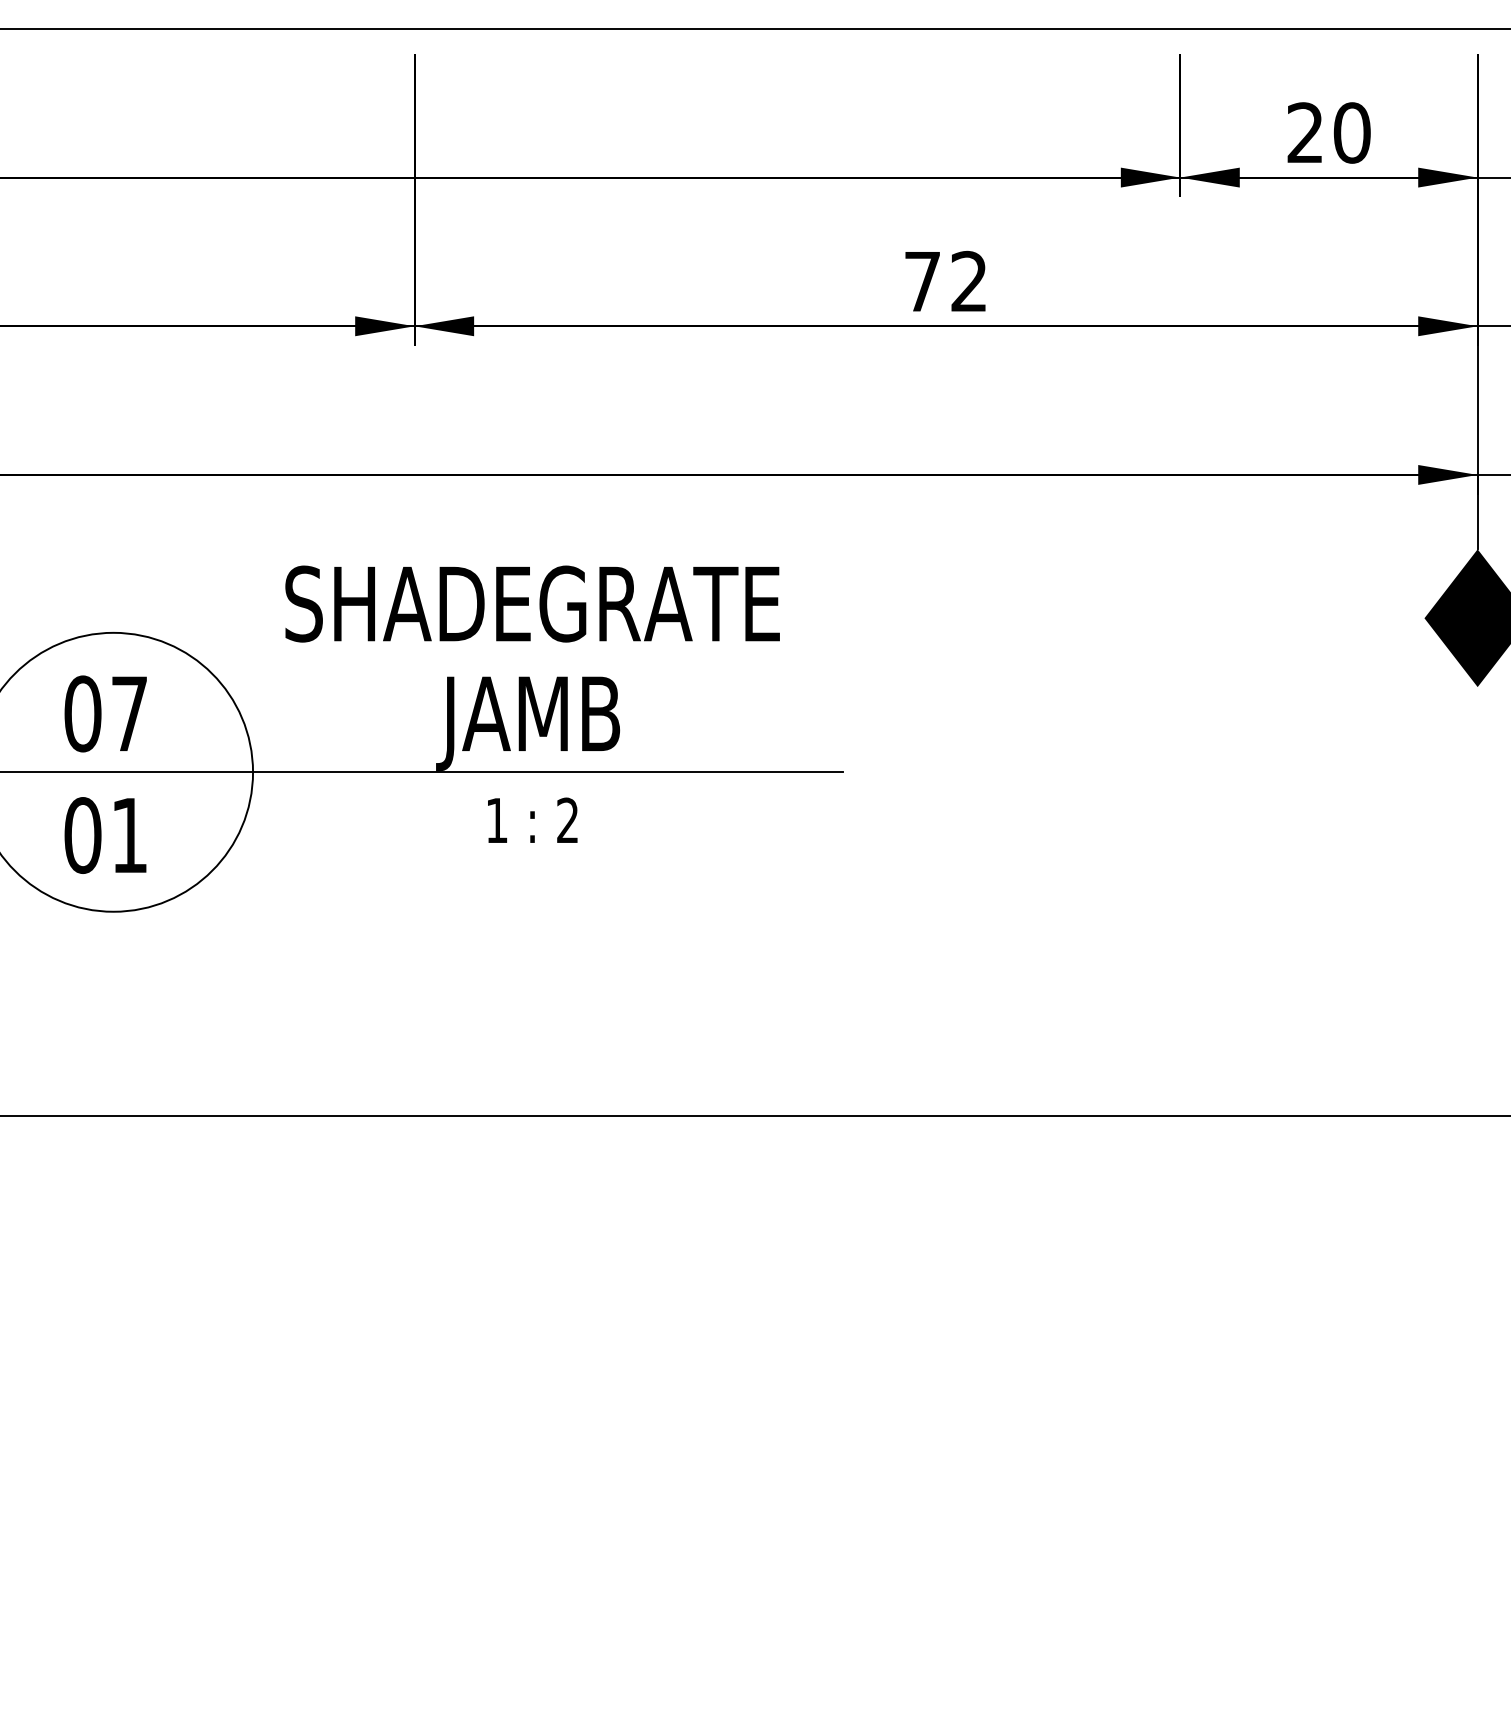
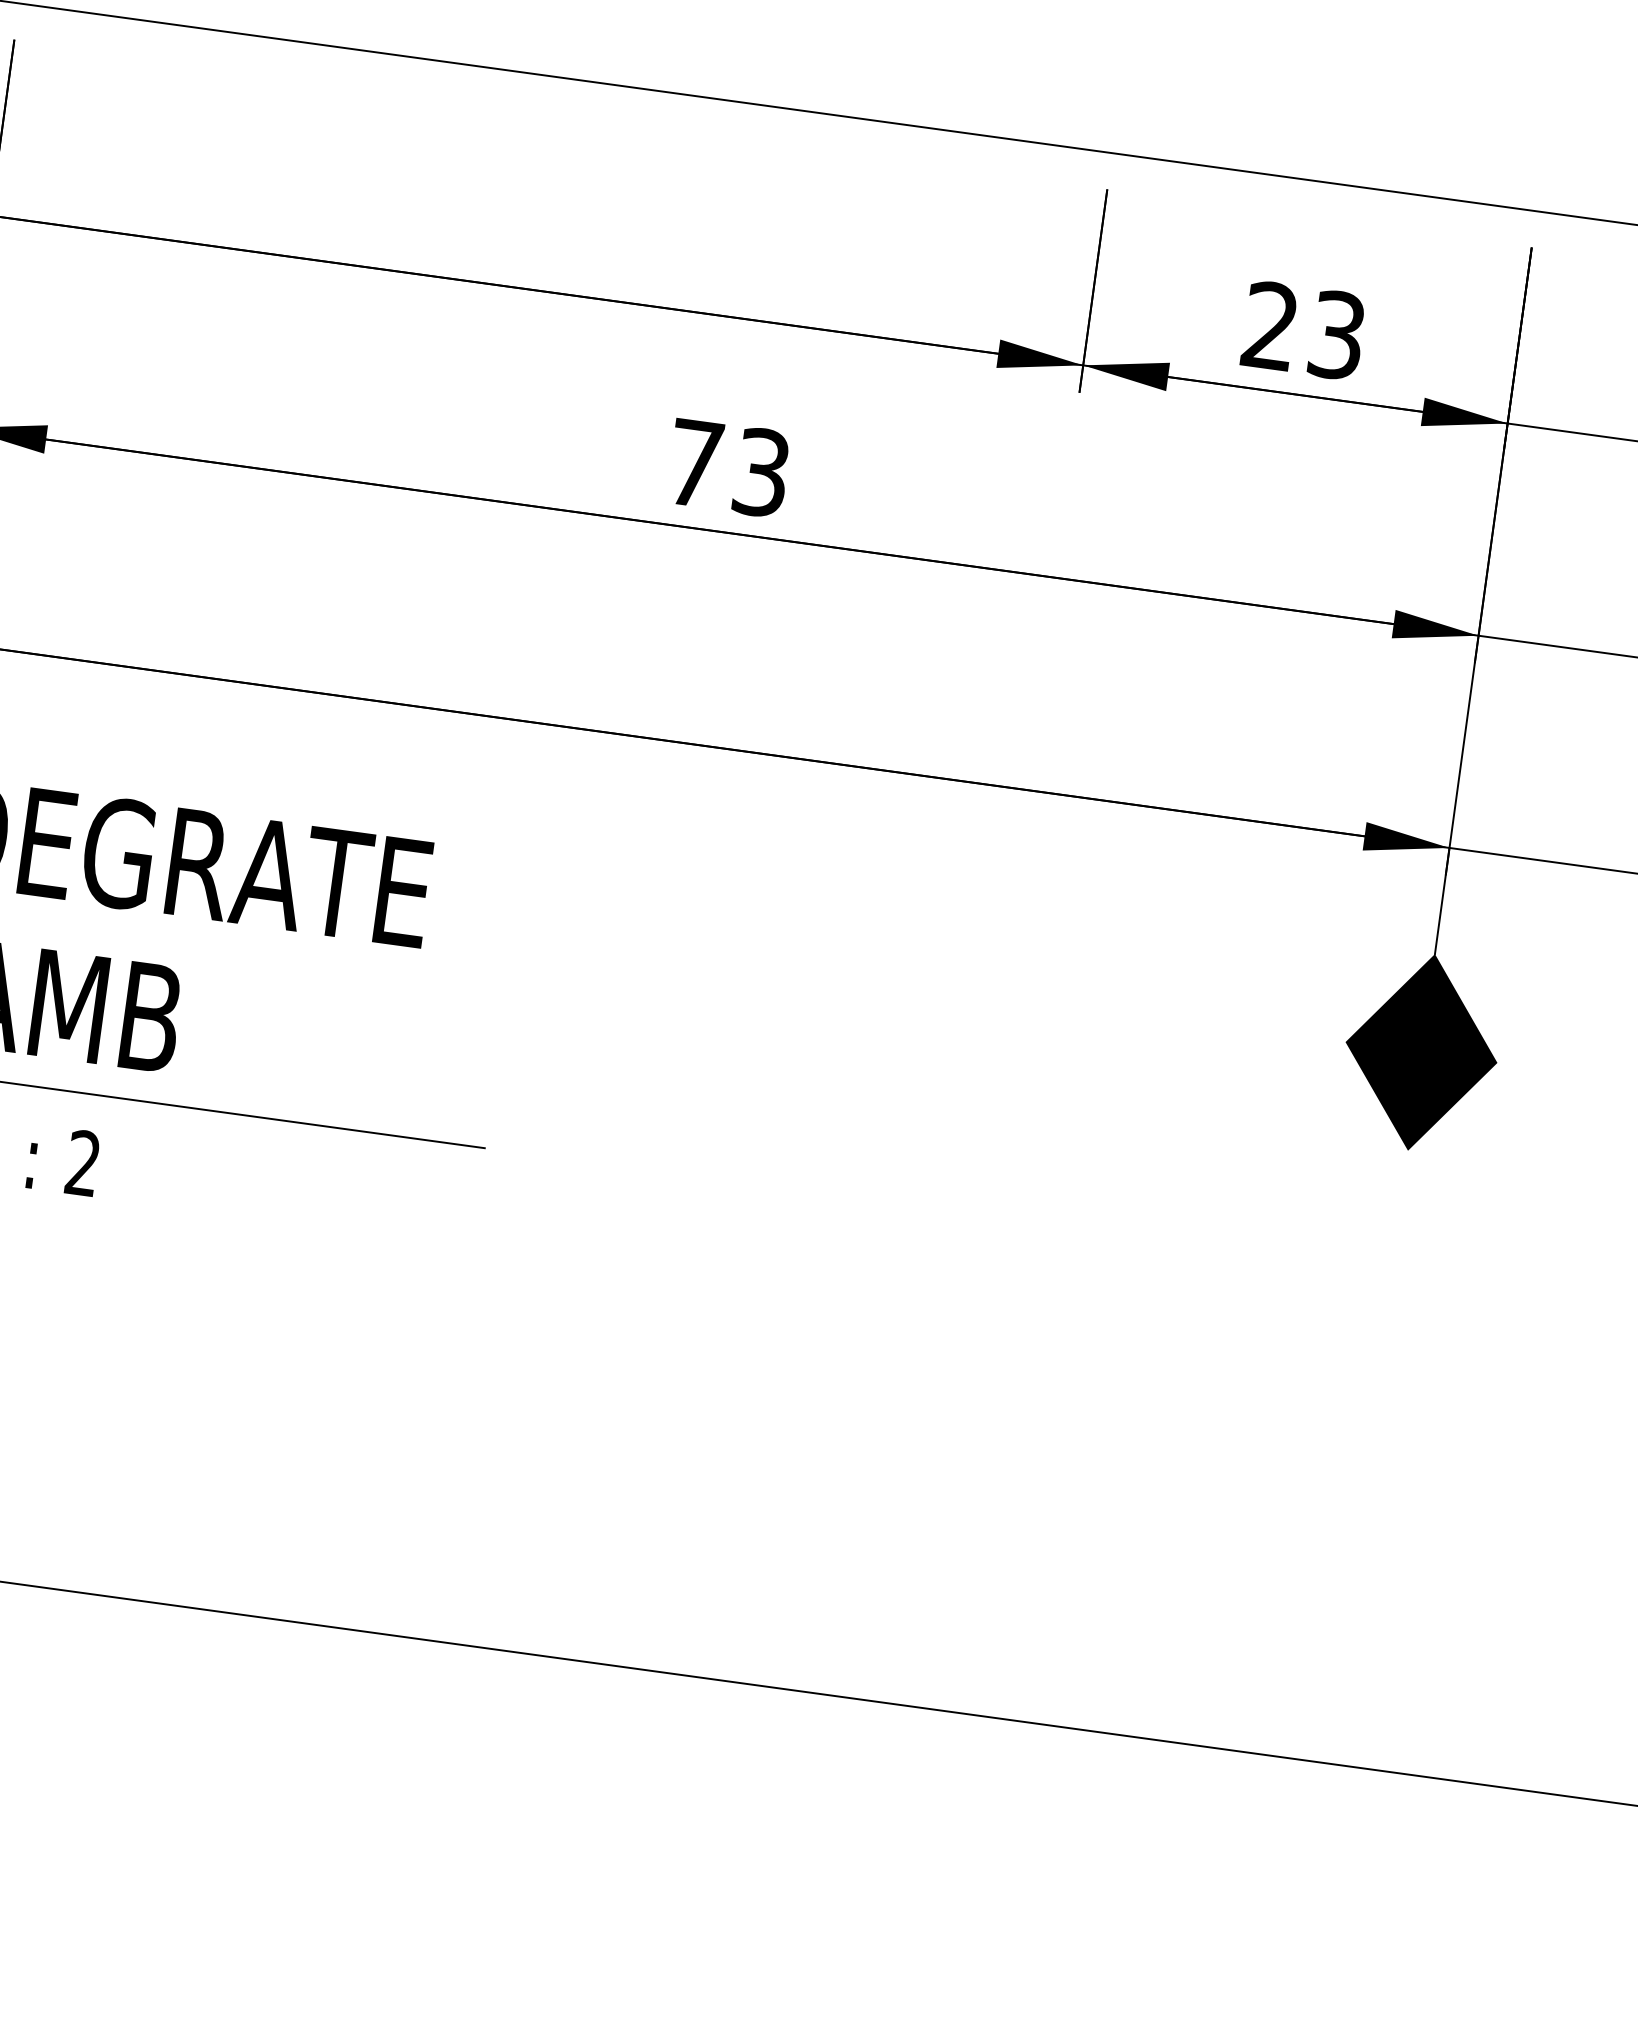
text: (1351, 132) -> (1336, 334), 20 -> 23
text: (968, 281) -> (760, 472), 72 -> 73

